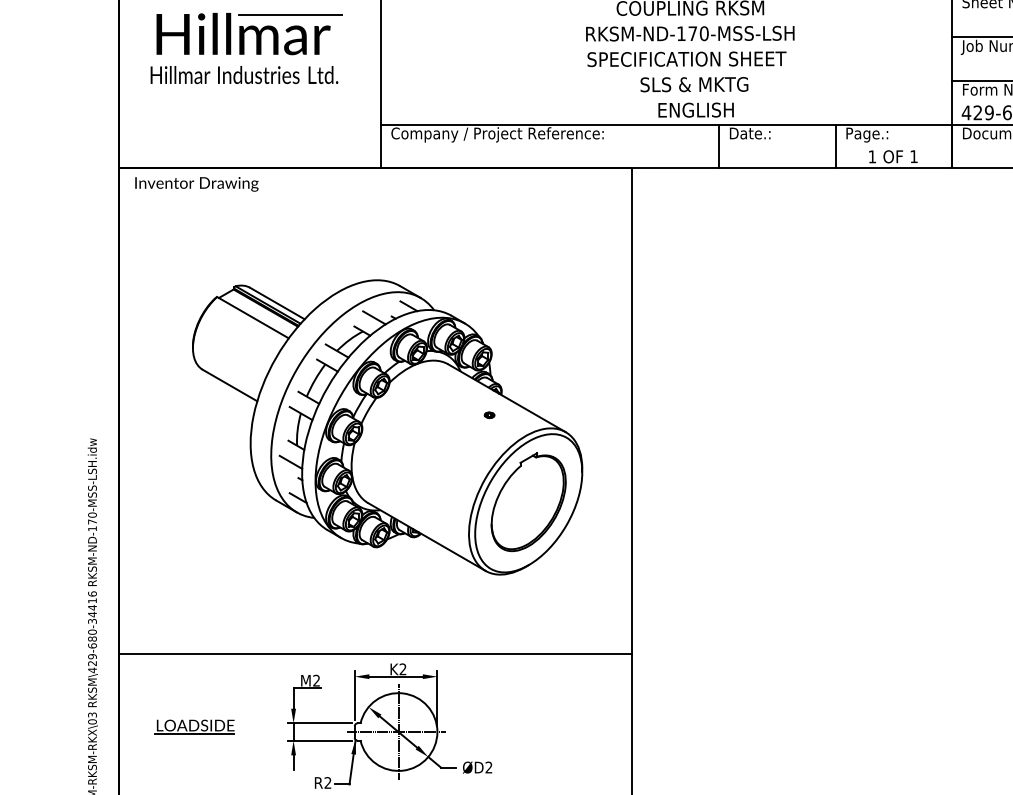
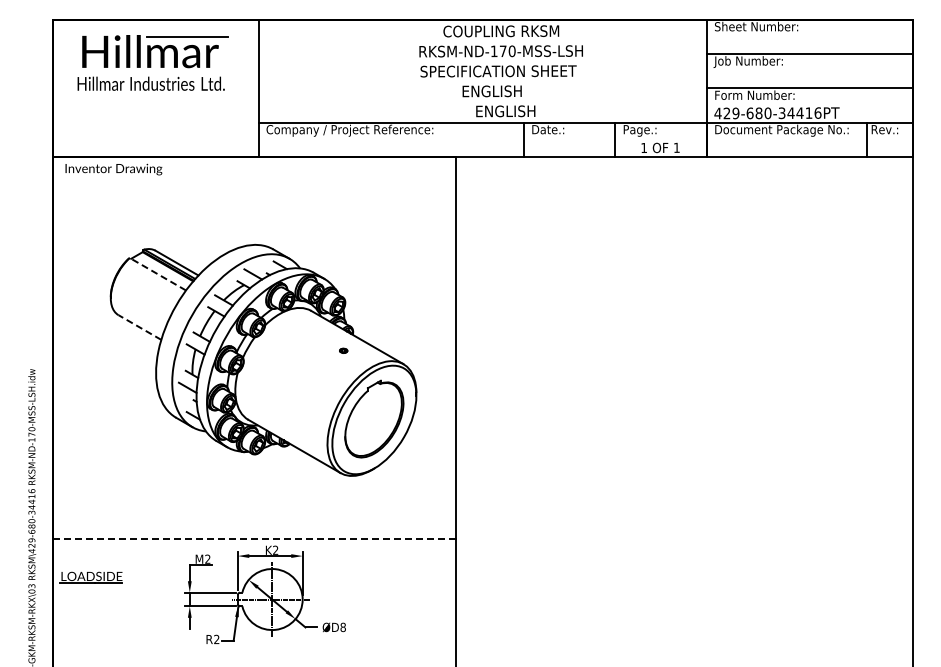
text: (694, 84) -> (504, 91), SLS & MKTG -> ENGLISH
line: (252, 316) -> (157, 273), solid -> dashed
line: (229, 385) -> (139, 327), solid -> dashed
line: (376, 654) -> (254, 538), solid -> dashed
part: (193, 726) -> (90, 577), moved
text: (488, 767) -> (342, 627), ØD2 -> ØD8

